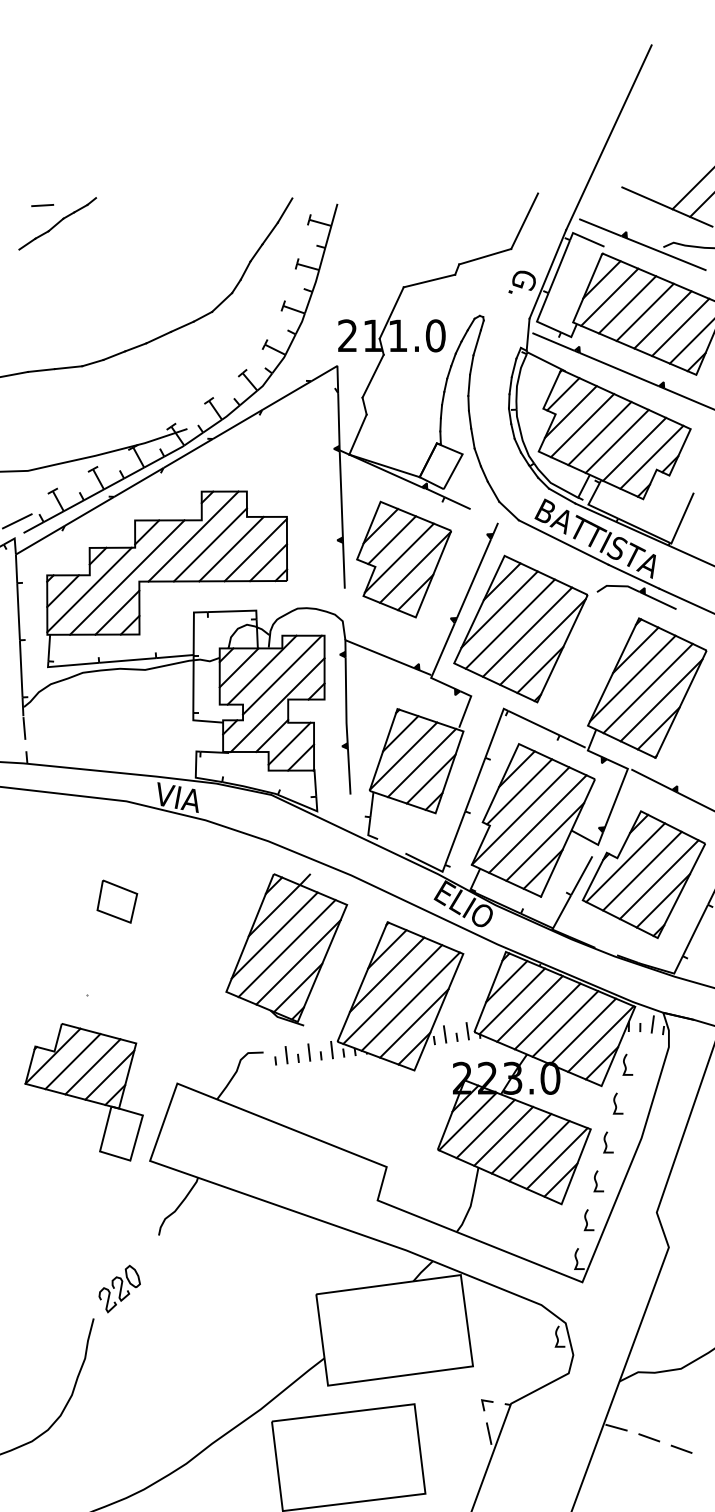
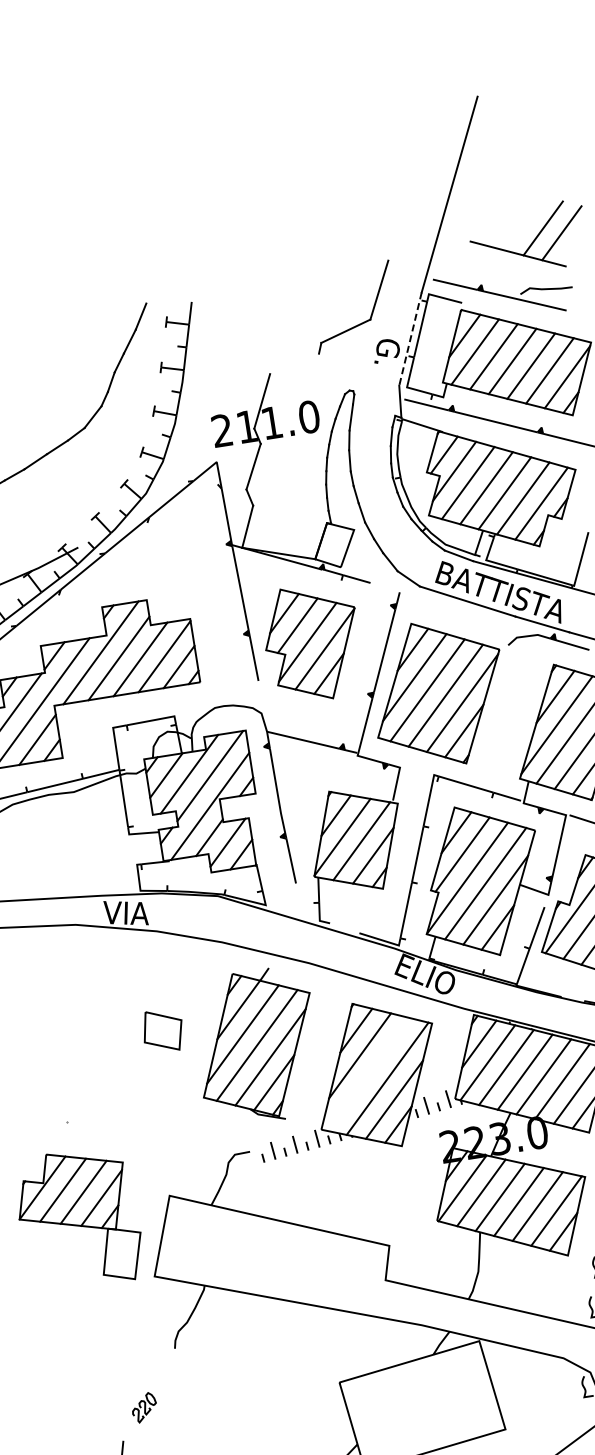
line: (547, 274) -> (410, 339), solid -> dashed
line: (429, 280) -> (294, 363), removed
part: (117, 901) -> (163, 1030), moved
line: (392, 994) -> (368, 1074), removed
part: (119, 1288) -> (144, 1407), size x0.6

